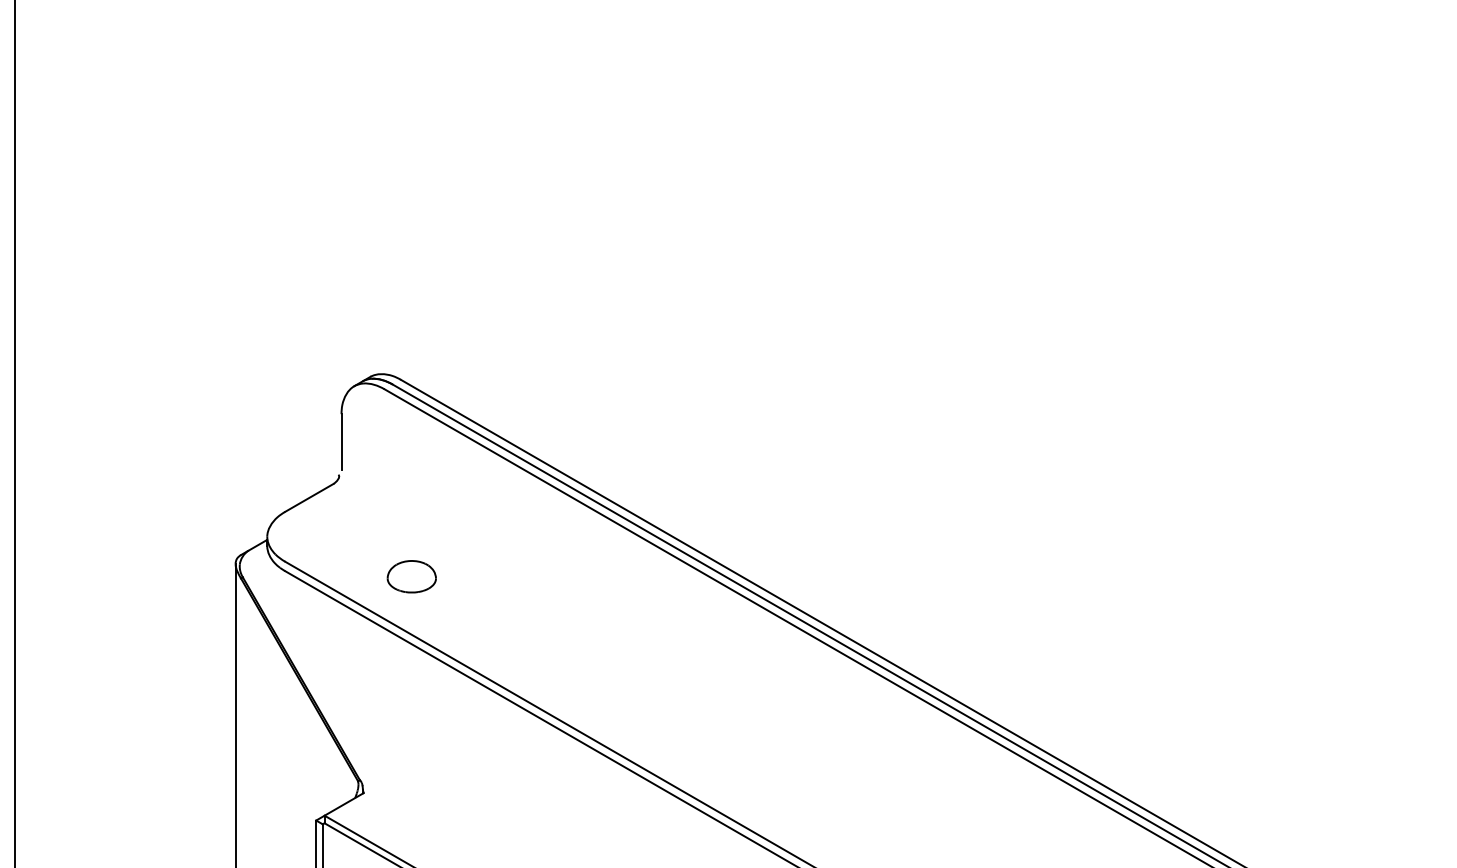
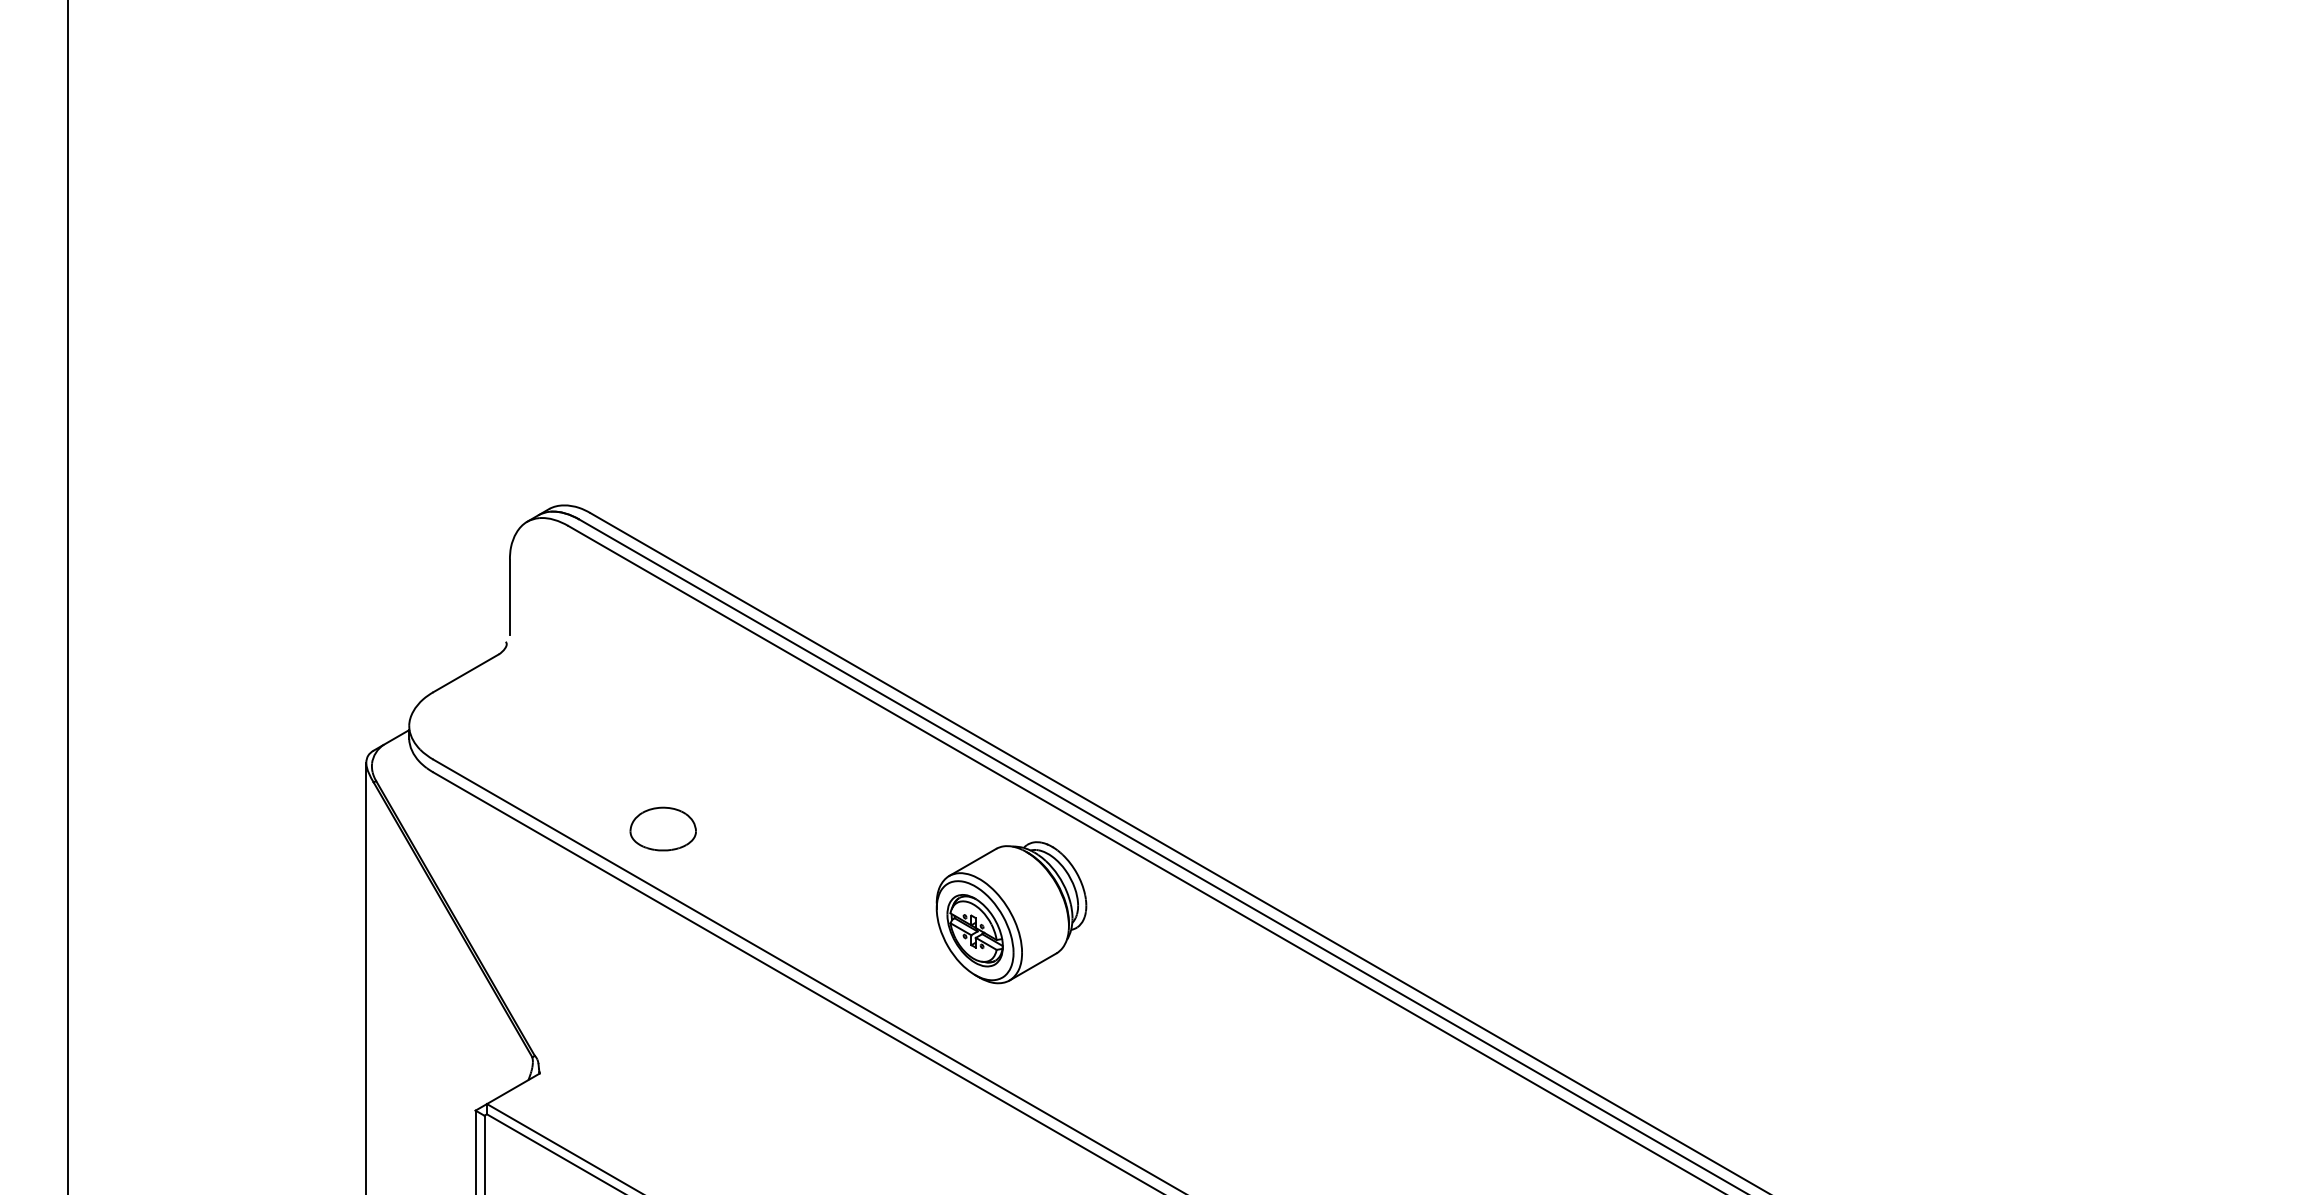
part: (411, 576) -> (662, 828), moved
part: (711, 674) -> (1011, 912), added

